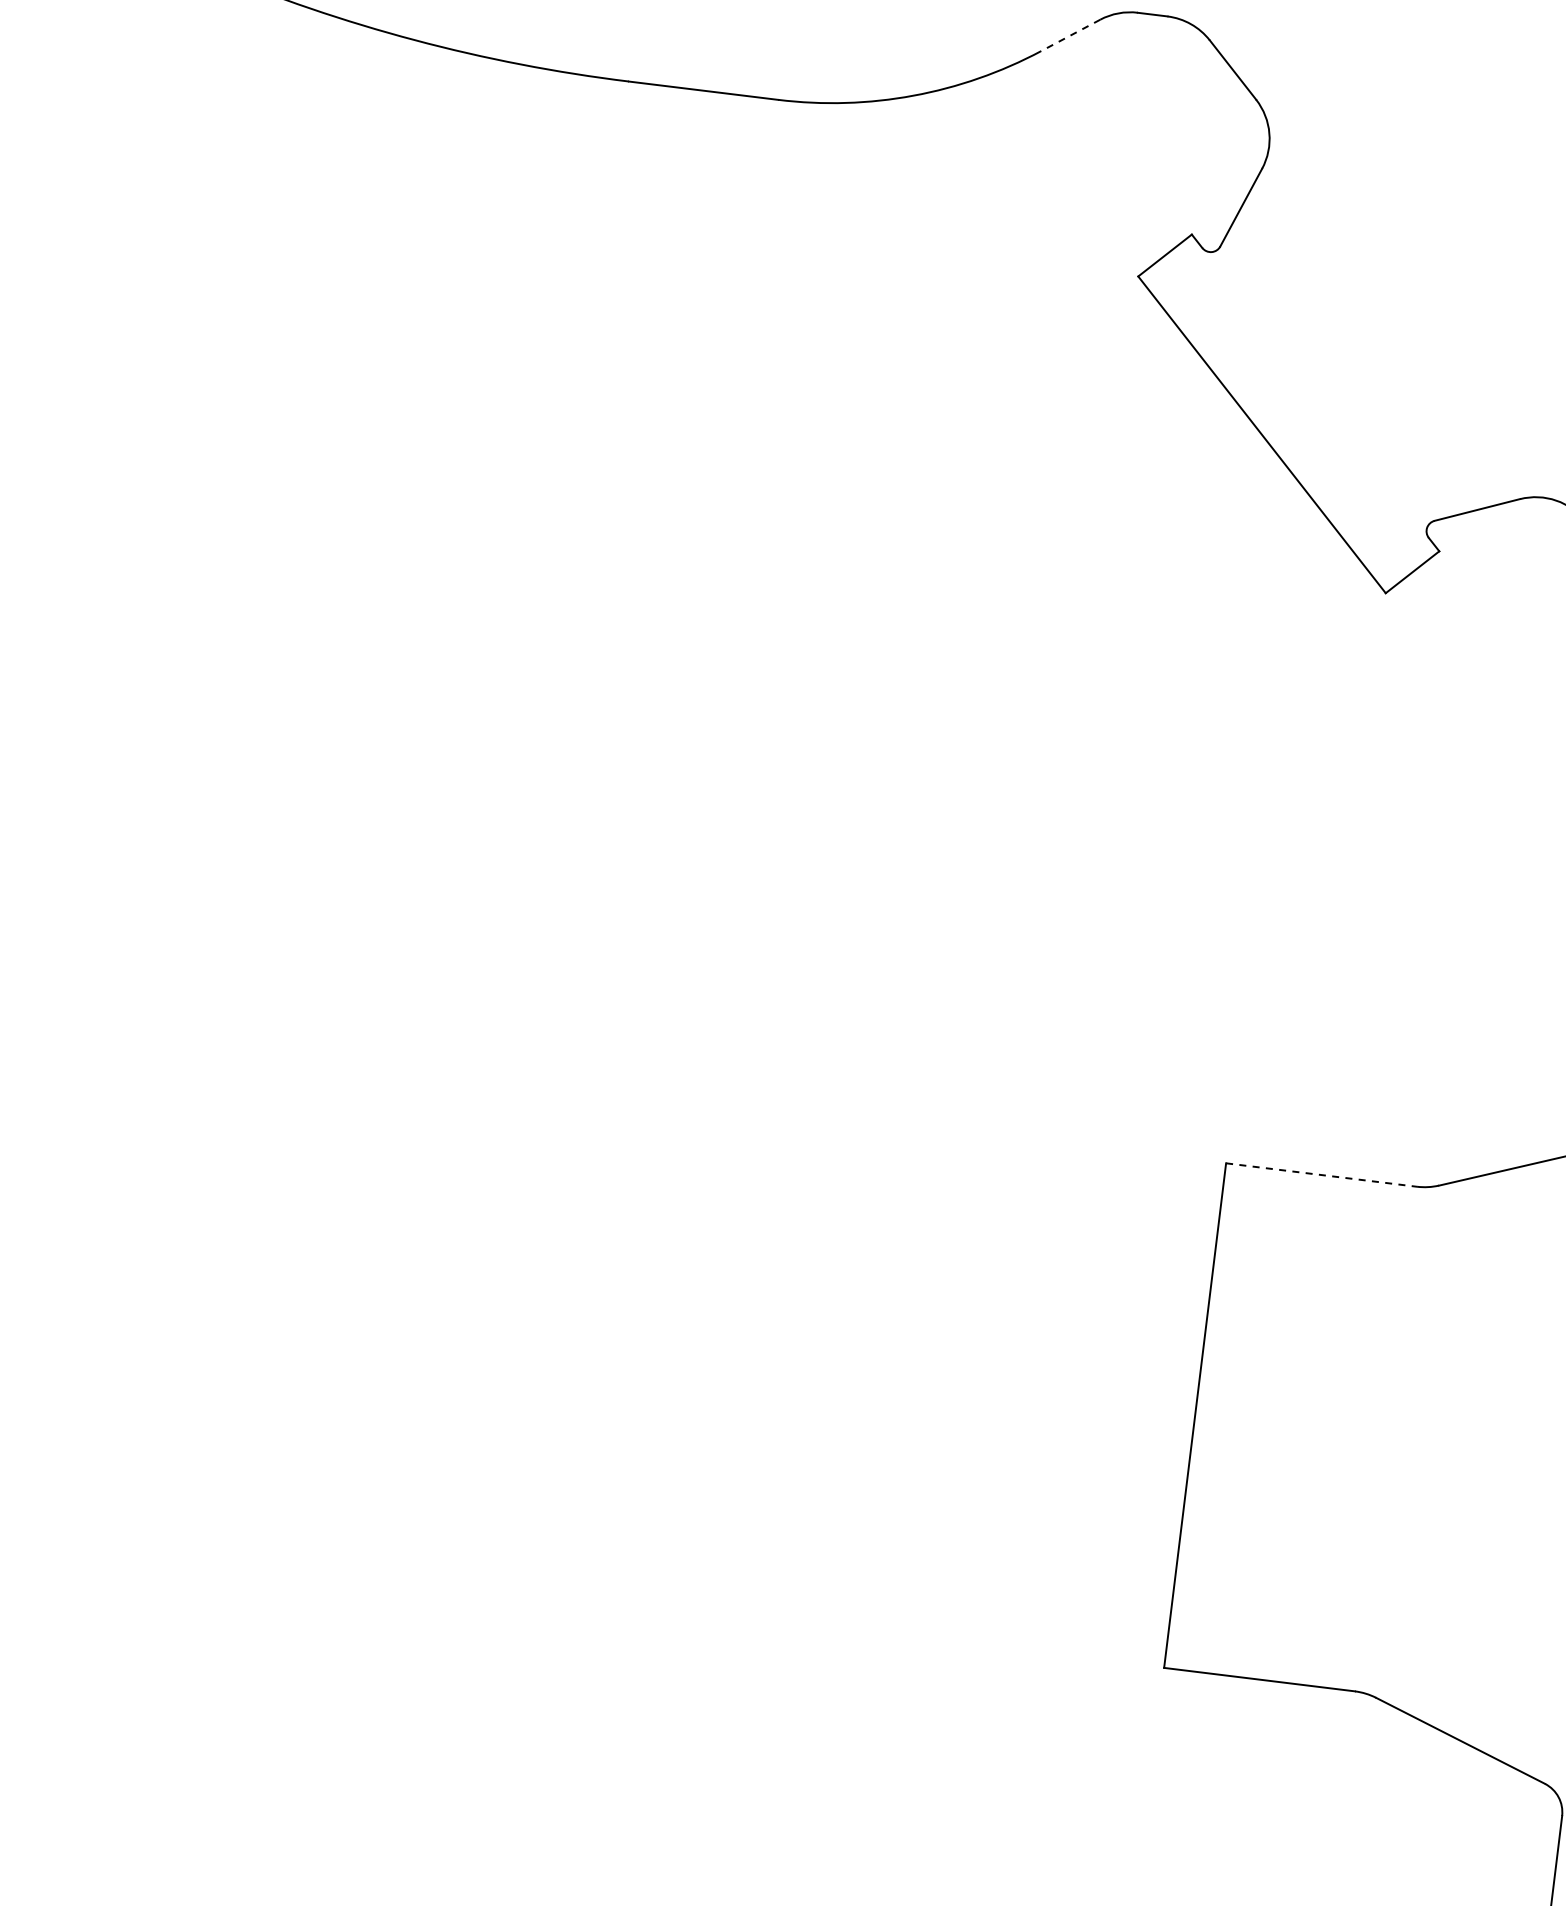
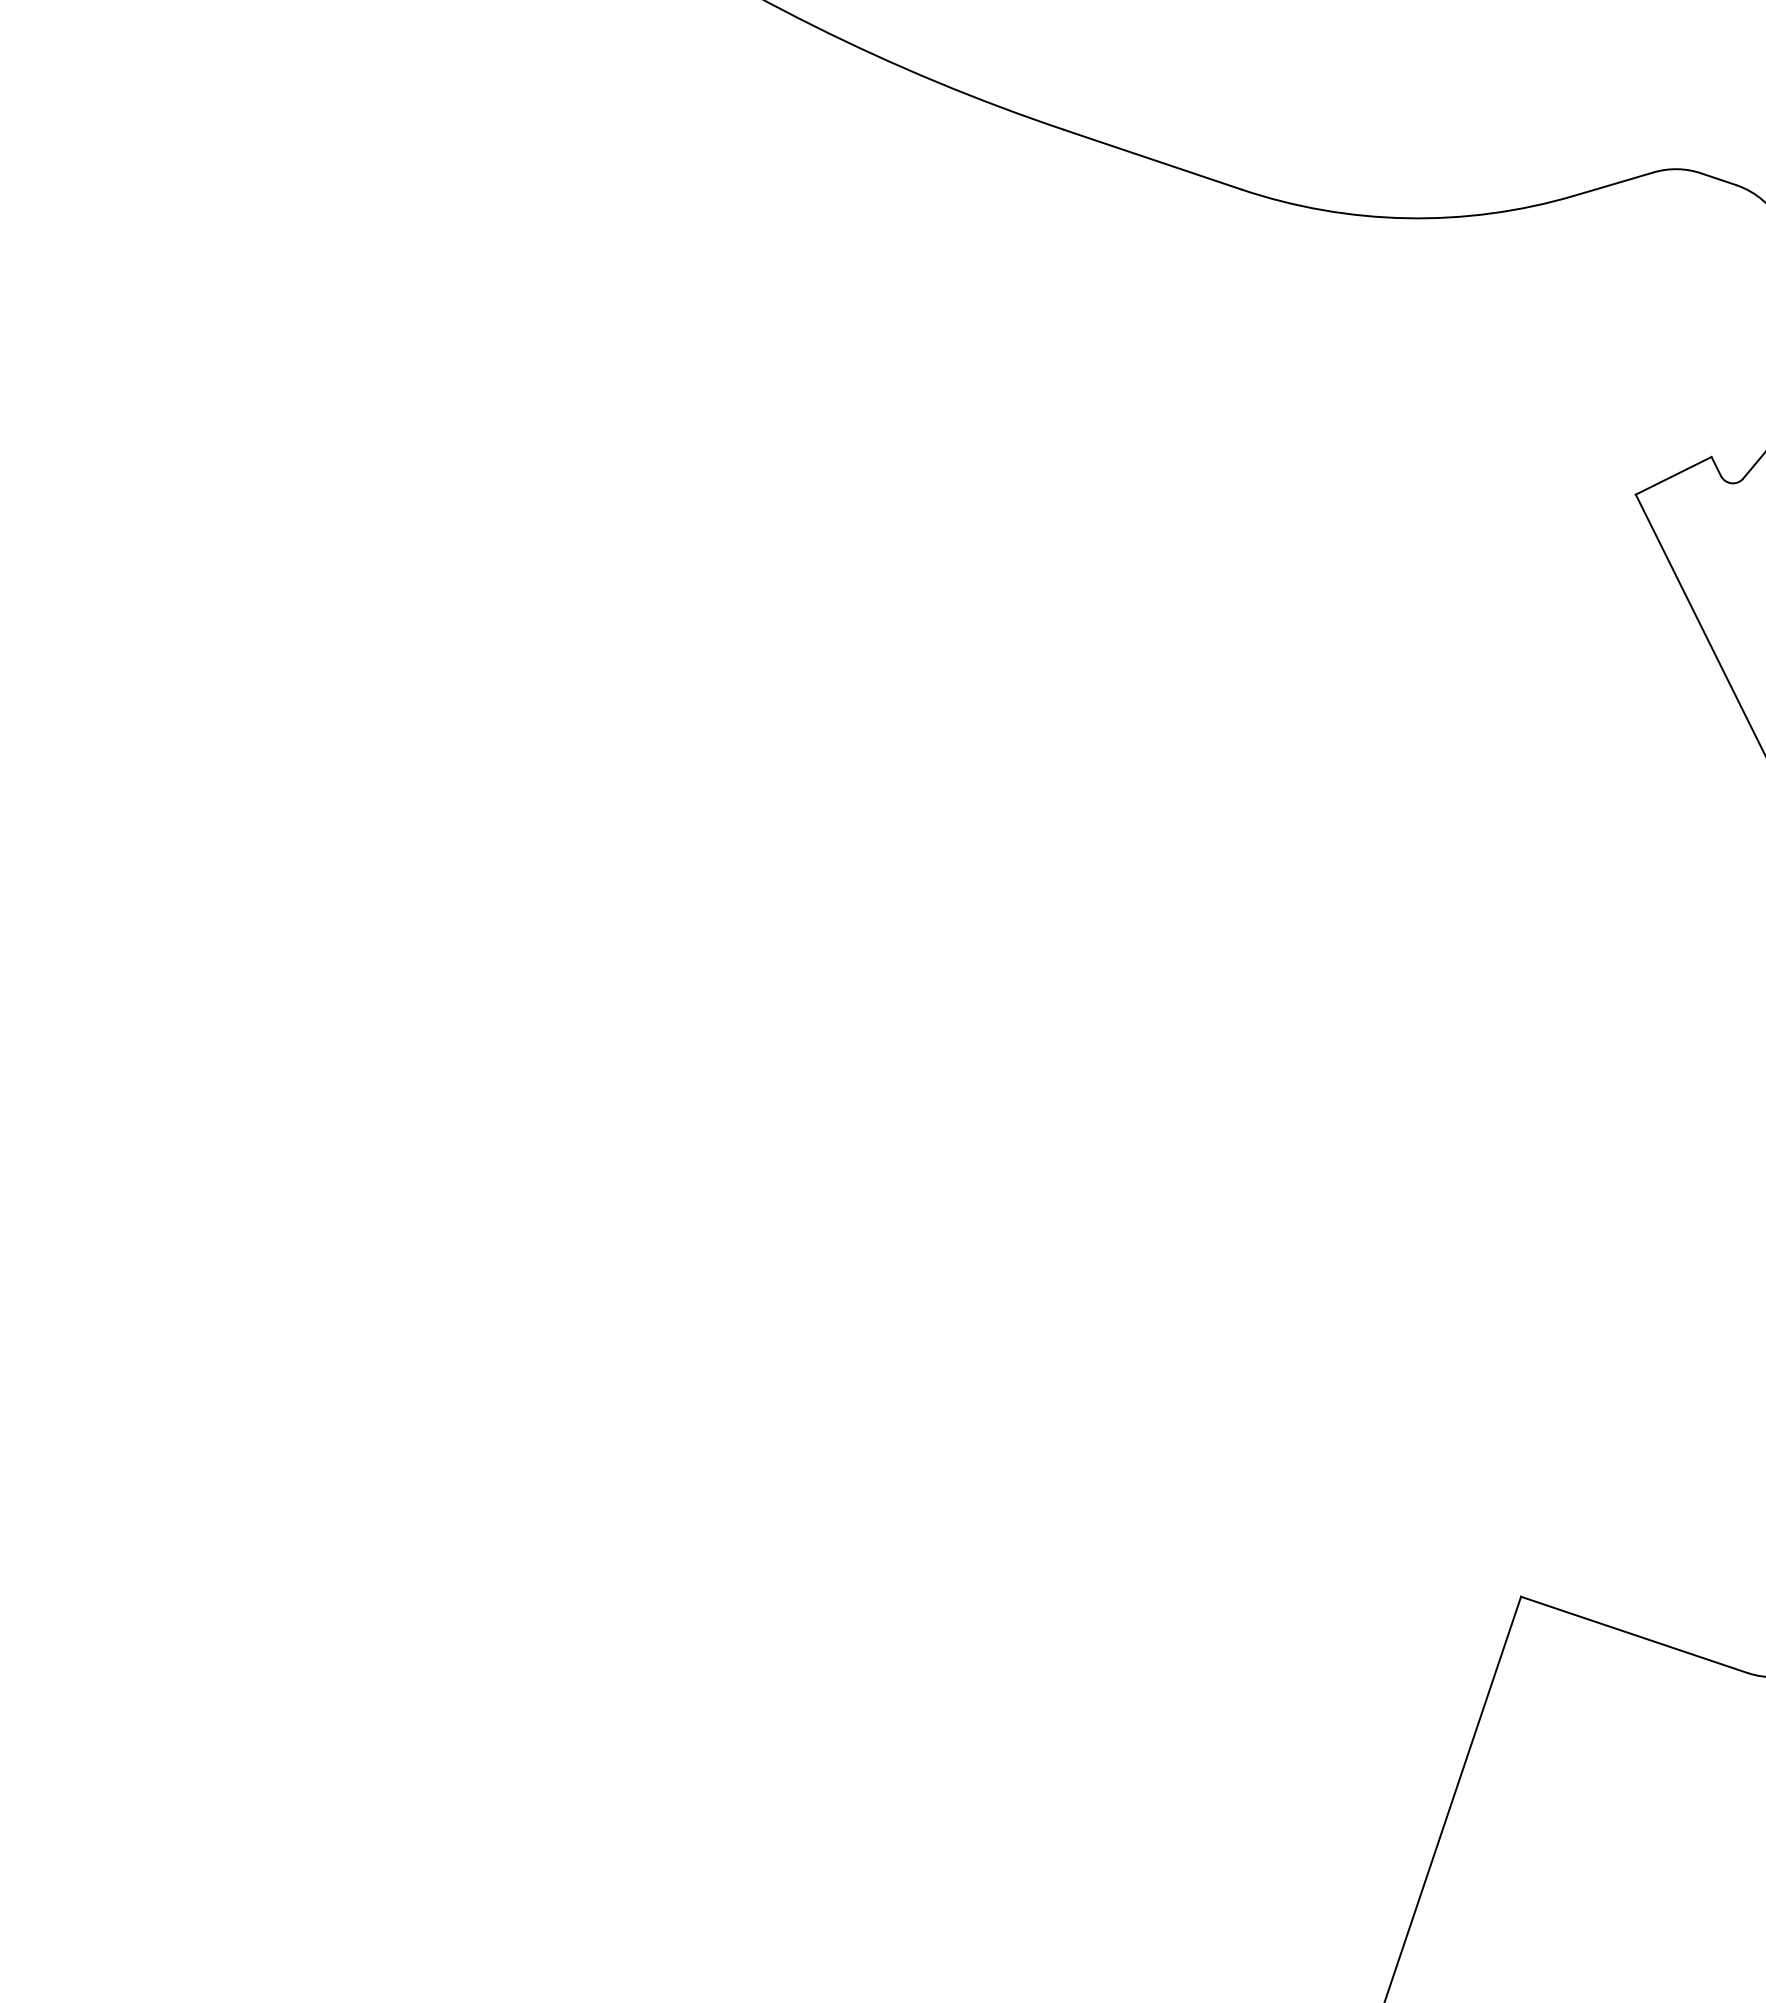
line: (1070, 35) -> (1613, 184), dashed -> solid
line: (1322, 1175) -> (1635, 1635), dashed -> solid

